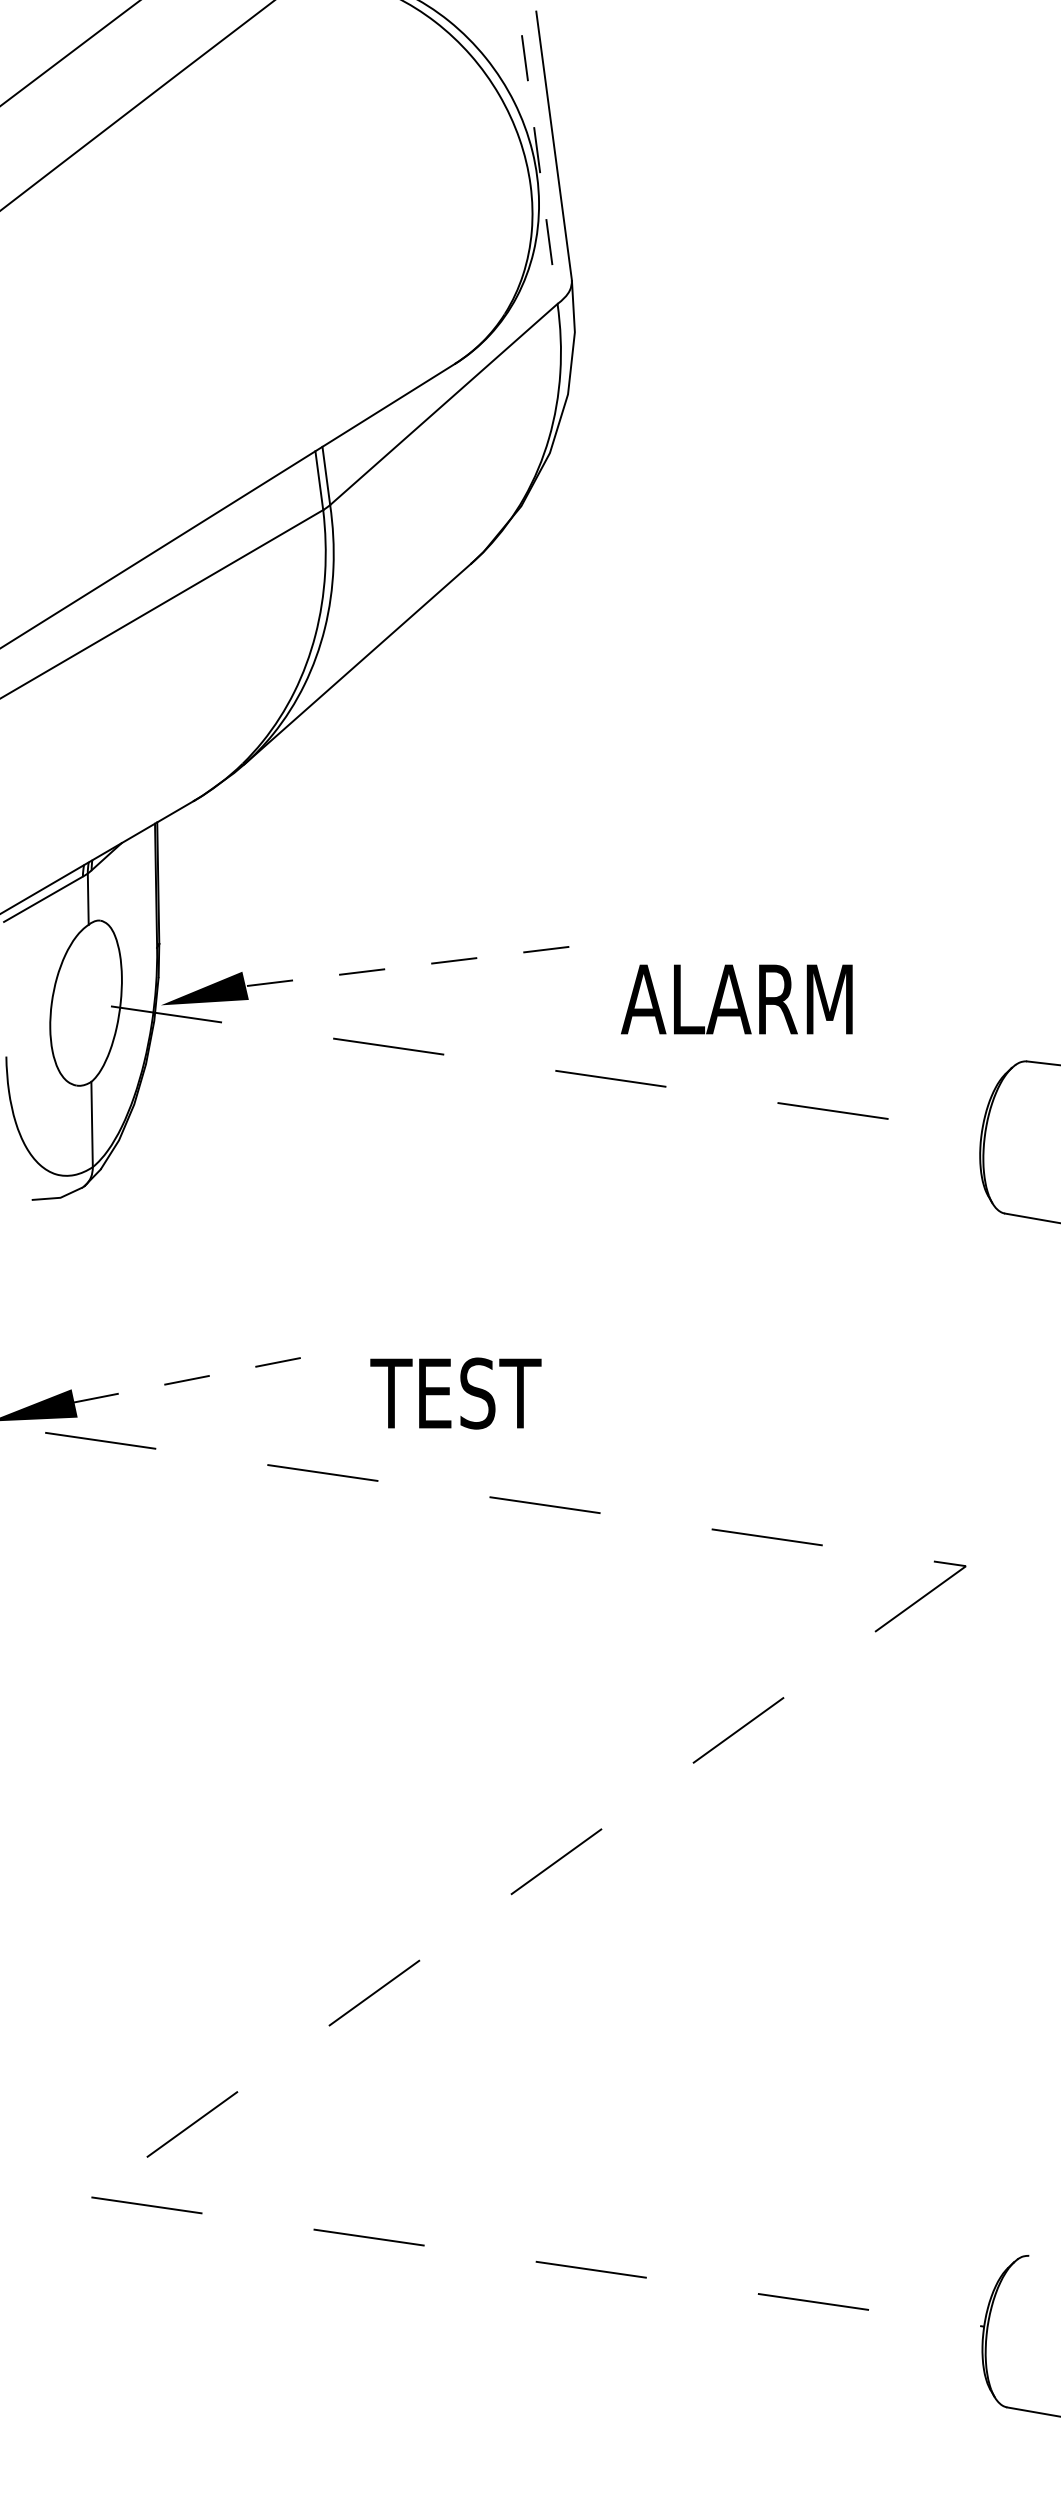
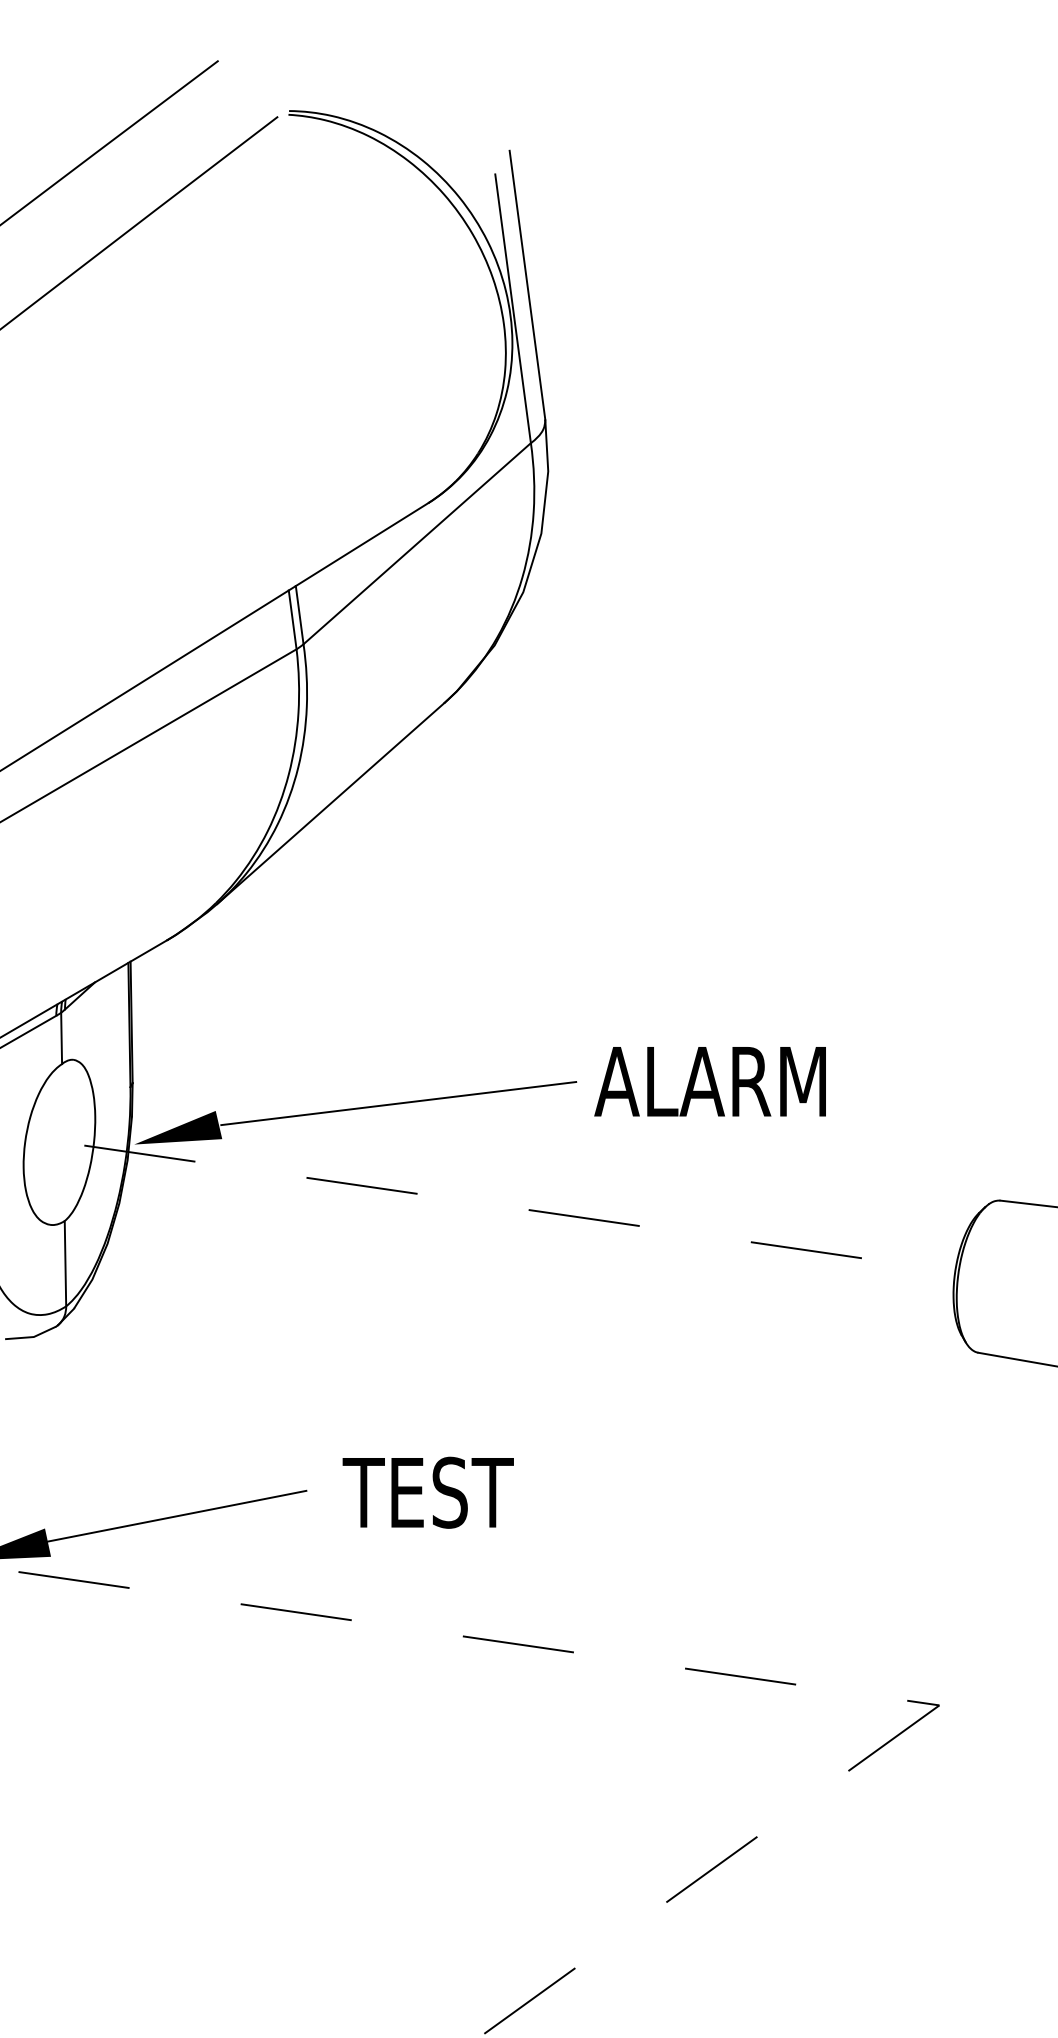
line: (539, 169) -> (512, 308), dashed -> solid
line: (425, 964) -> (398, 1103), dashed -> solid
text: (736, 999) -> (709, 1081), moved
line: (203, 1377) -> (176, 1516), dashed -> solid
text: (455, 1393) -> (427, 1492), moved

